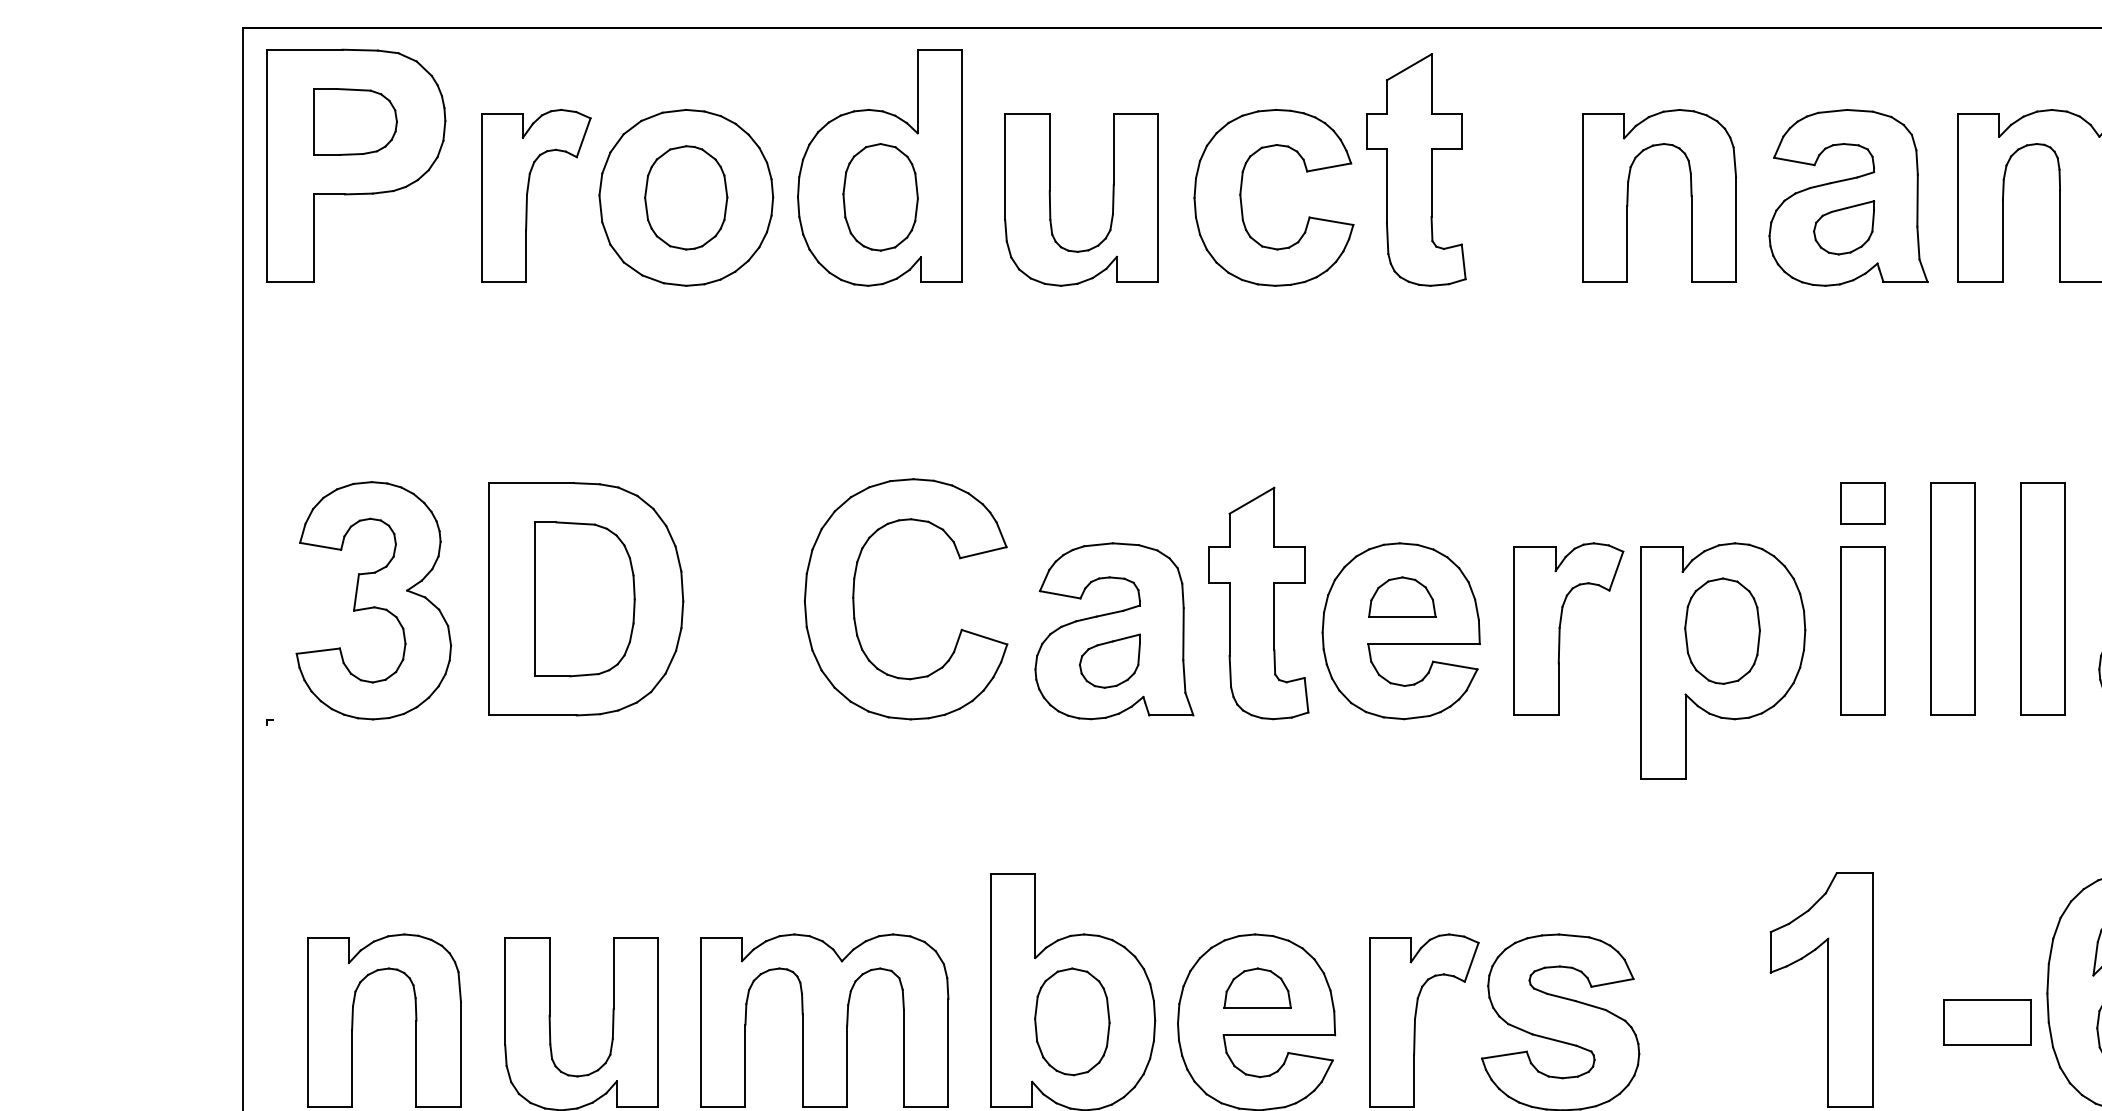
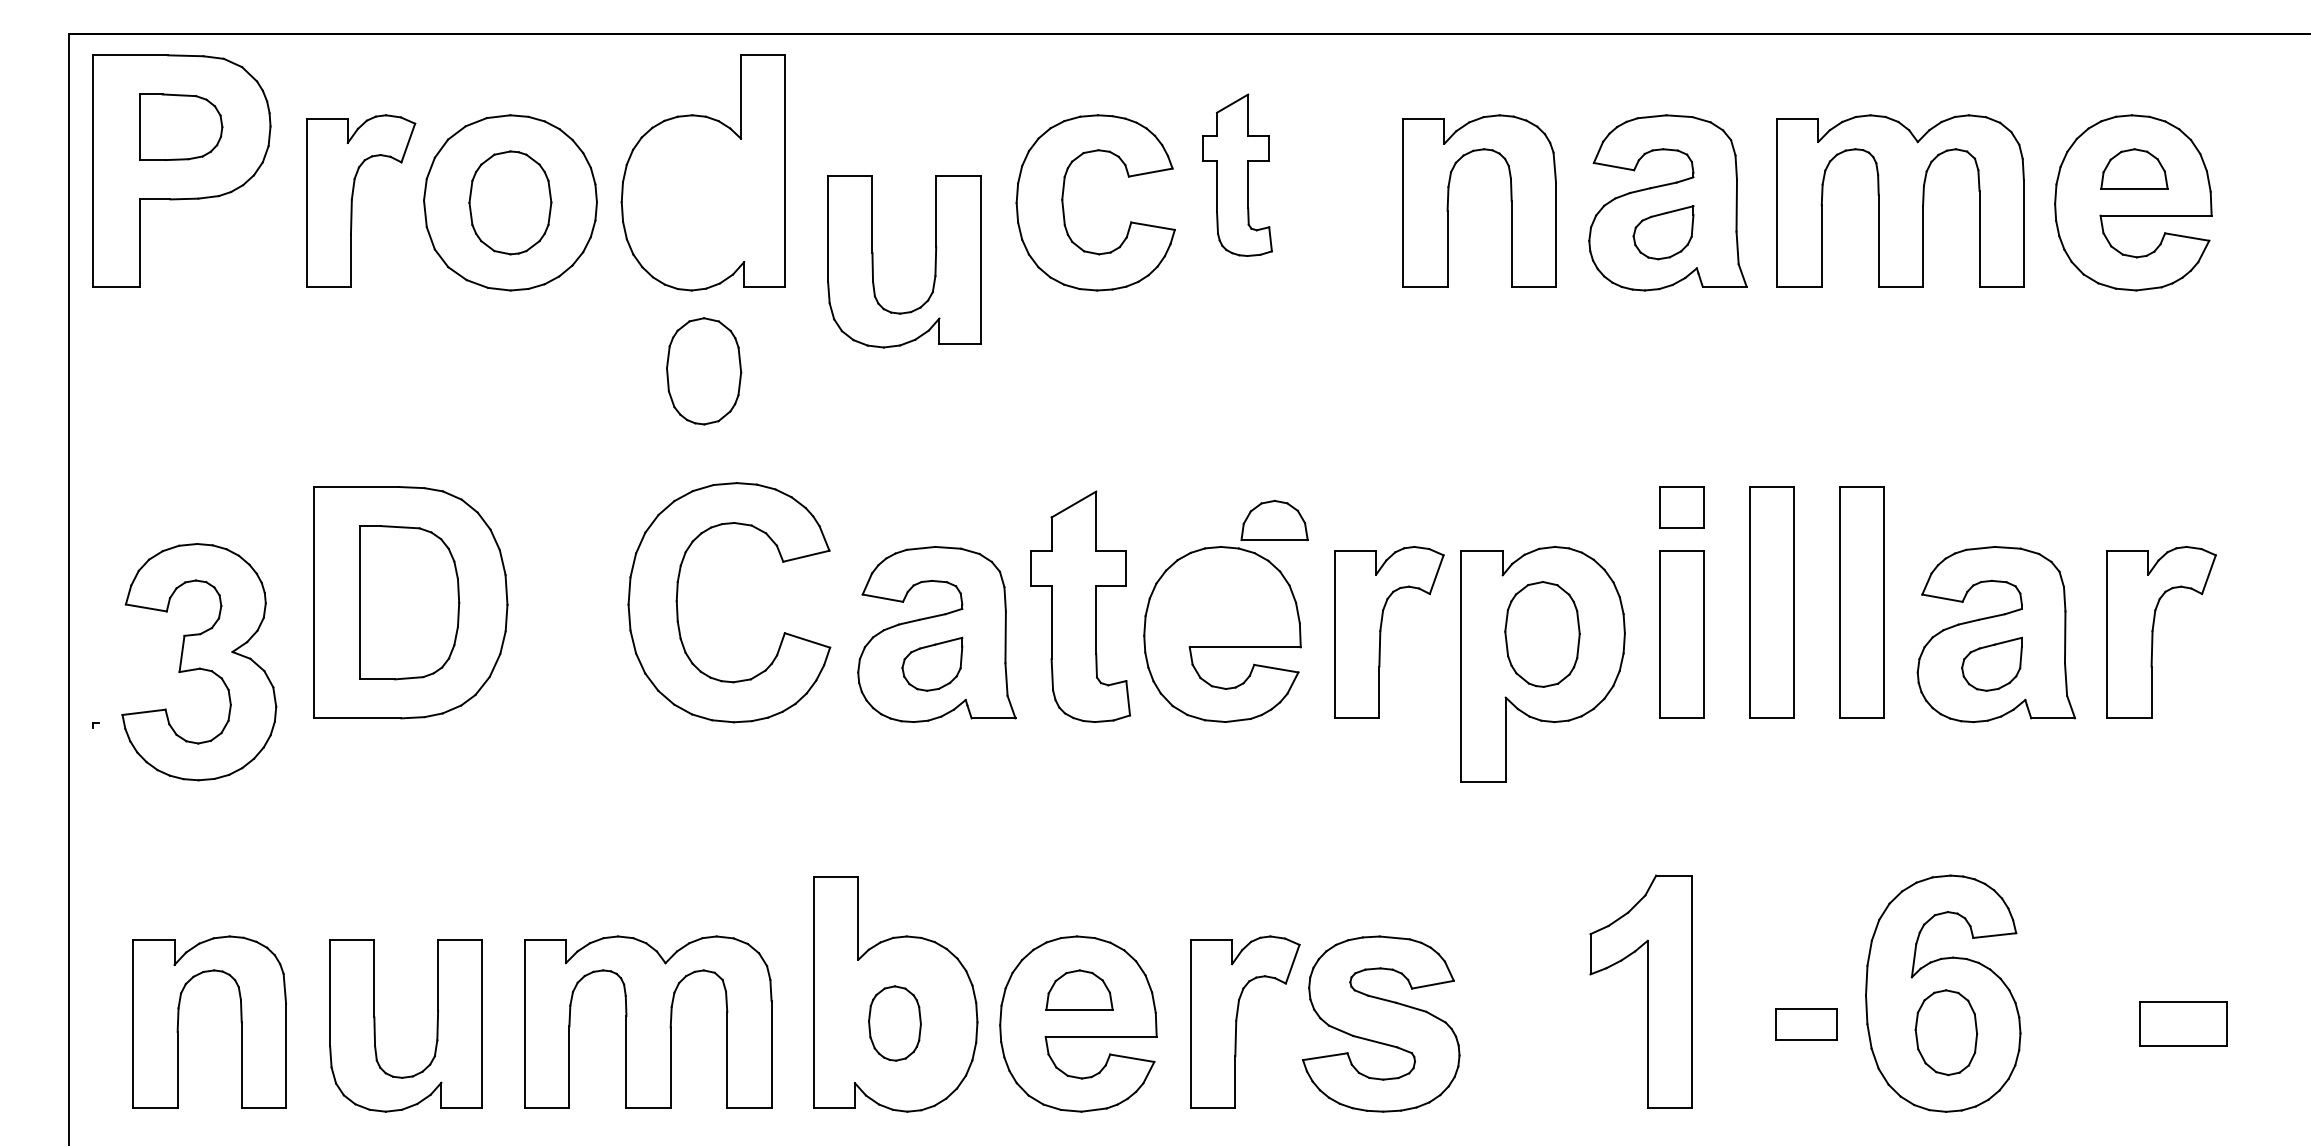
part: (1416, 170) -> (1237, 175), size x0.7
part: (881, 197) -> (704, 371), moved
part: (1112, 199) -> (934, 261), moved
part: (1402, 597) -> (1274, 520), moved
part: (374, 601) -> (199, 662), moved
part: (1071, 1021) -> (894, 1023), size x0.7
part: (1987, 1021) -> (1806, 1023), size x0.7

